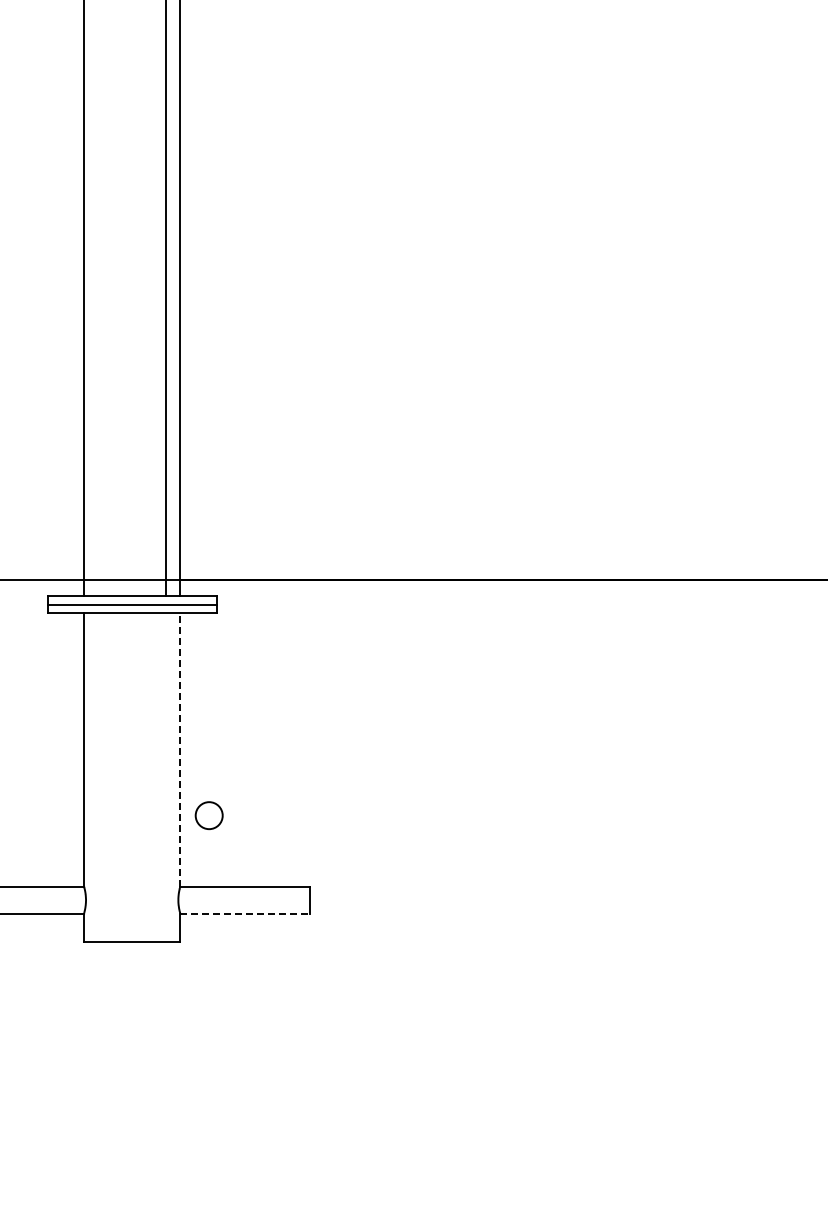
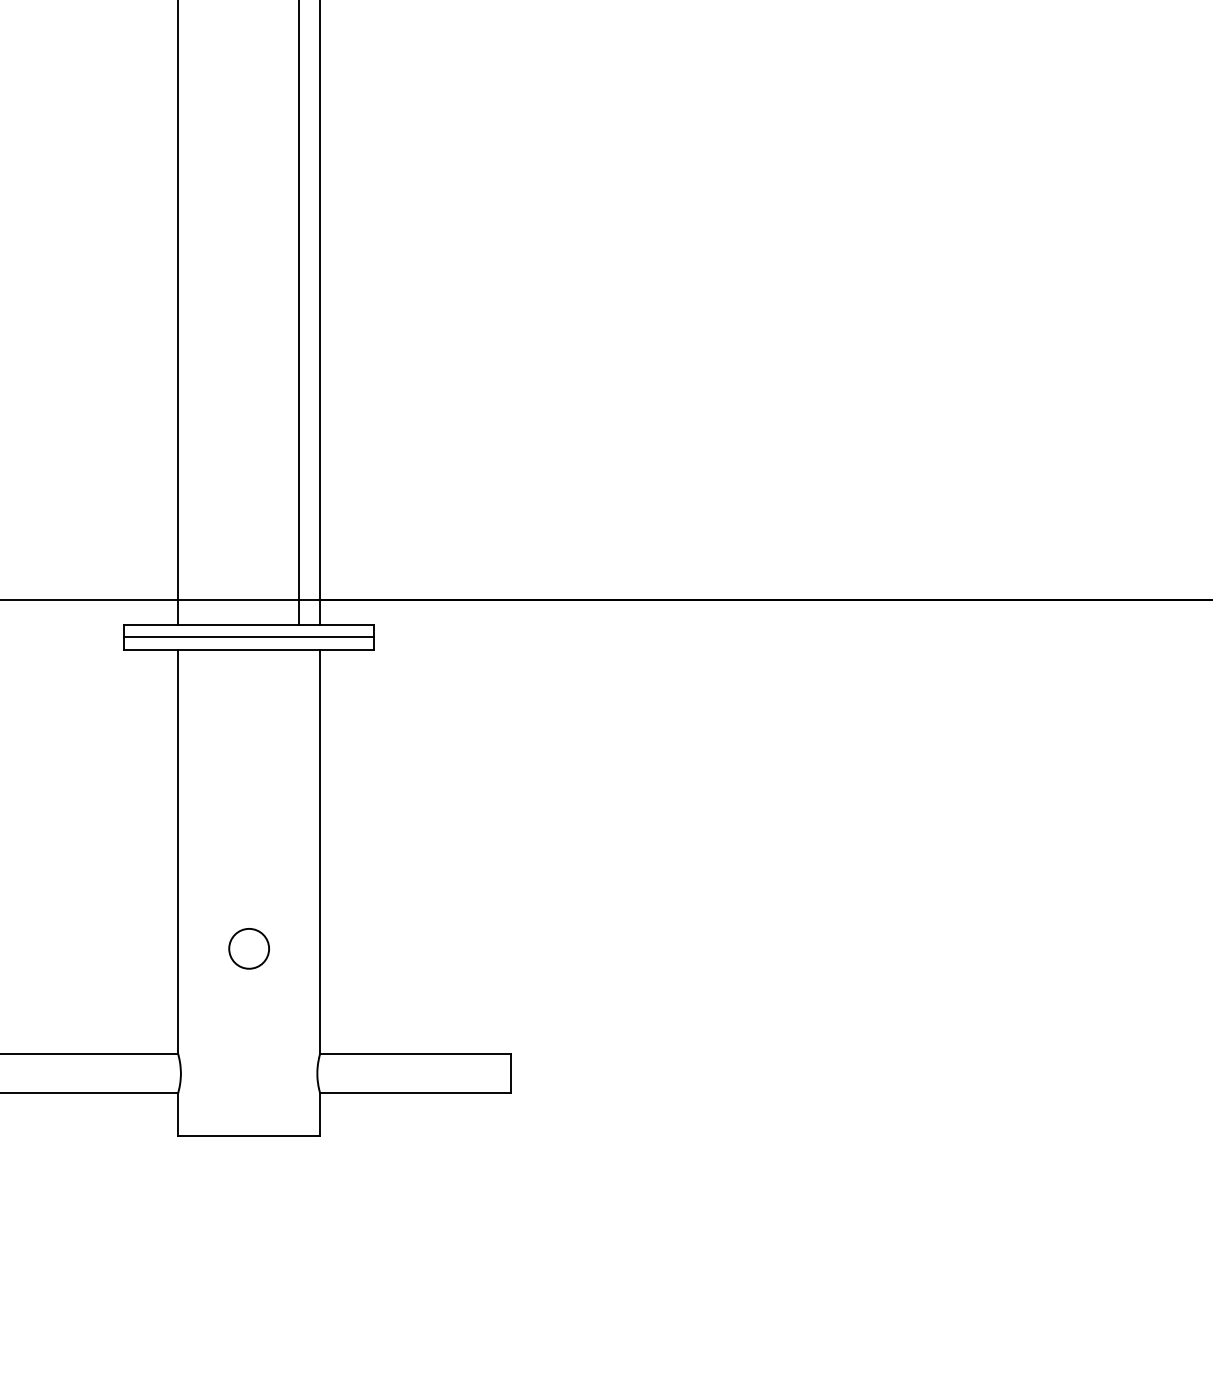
line: (180, 749) -> (320, 851), dashed -> solid
circle: (208, 815) -> (248, 948), moved
line: (244, 913) -> (415, 1093), dashed -> solid

